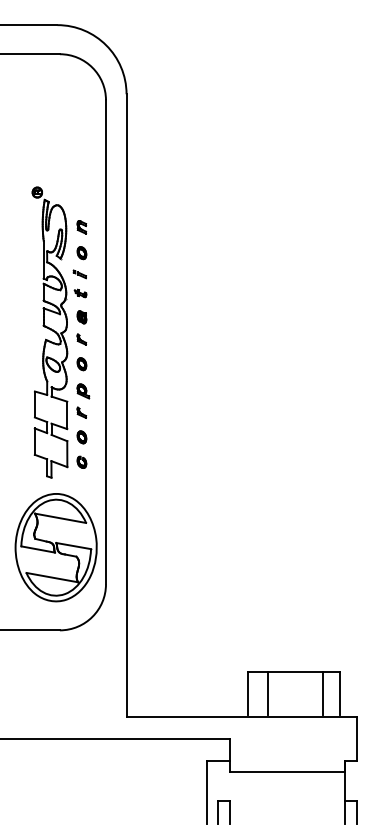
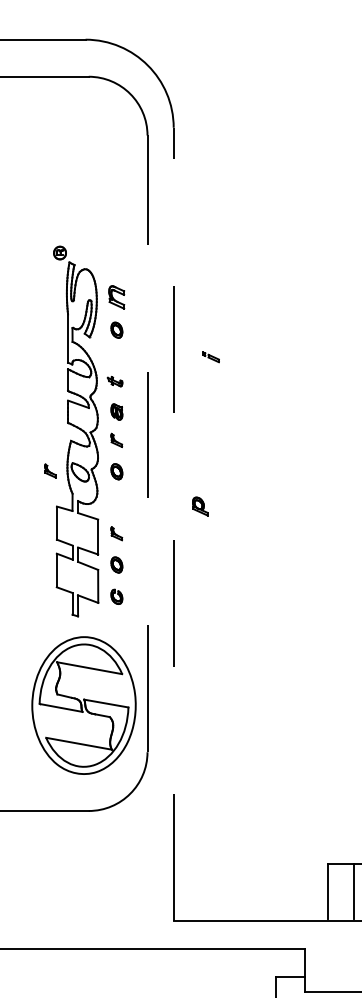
part: (81, 227) -> (116, 297), size x1.4
part: (79, 274) -> (210, 357), moved
line: (106, 342) -> (148, 444), solid -> dashed
part: (29, 363) -> (50, 470), added
part: (83, 391) -> (200, 506), moved
line: (126, 404) -> (173, 523), solid -> dashed

